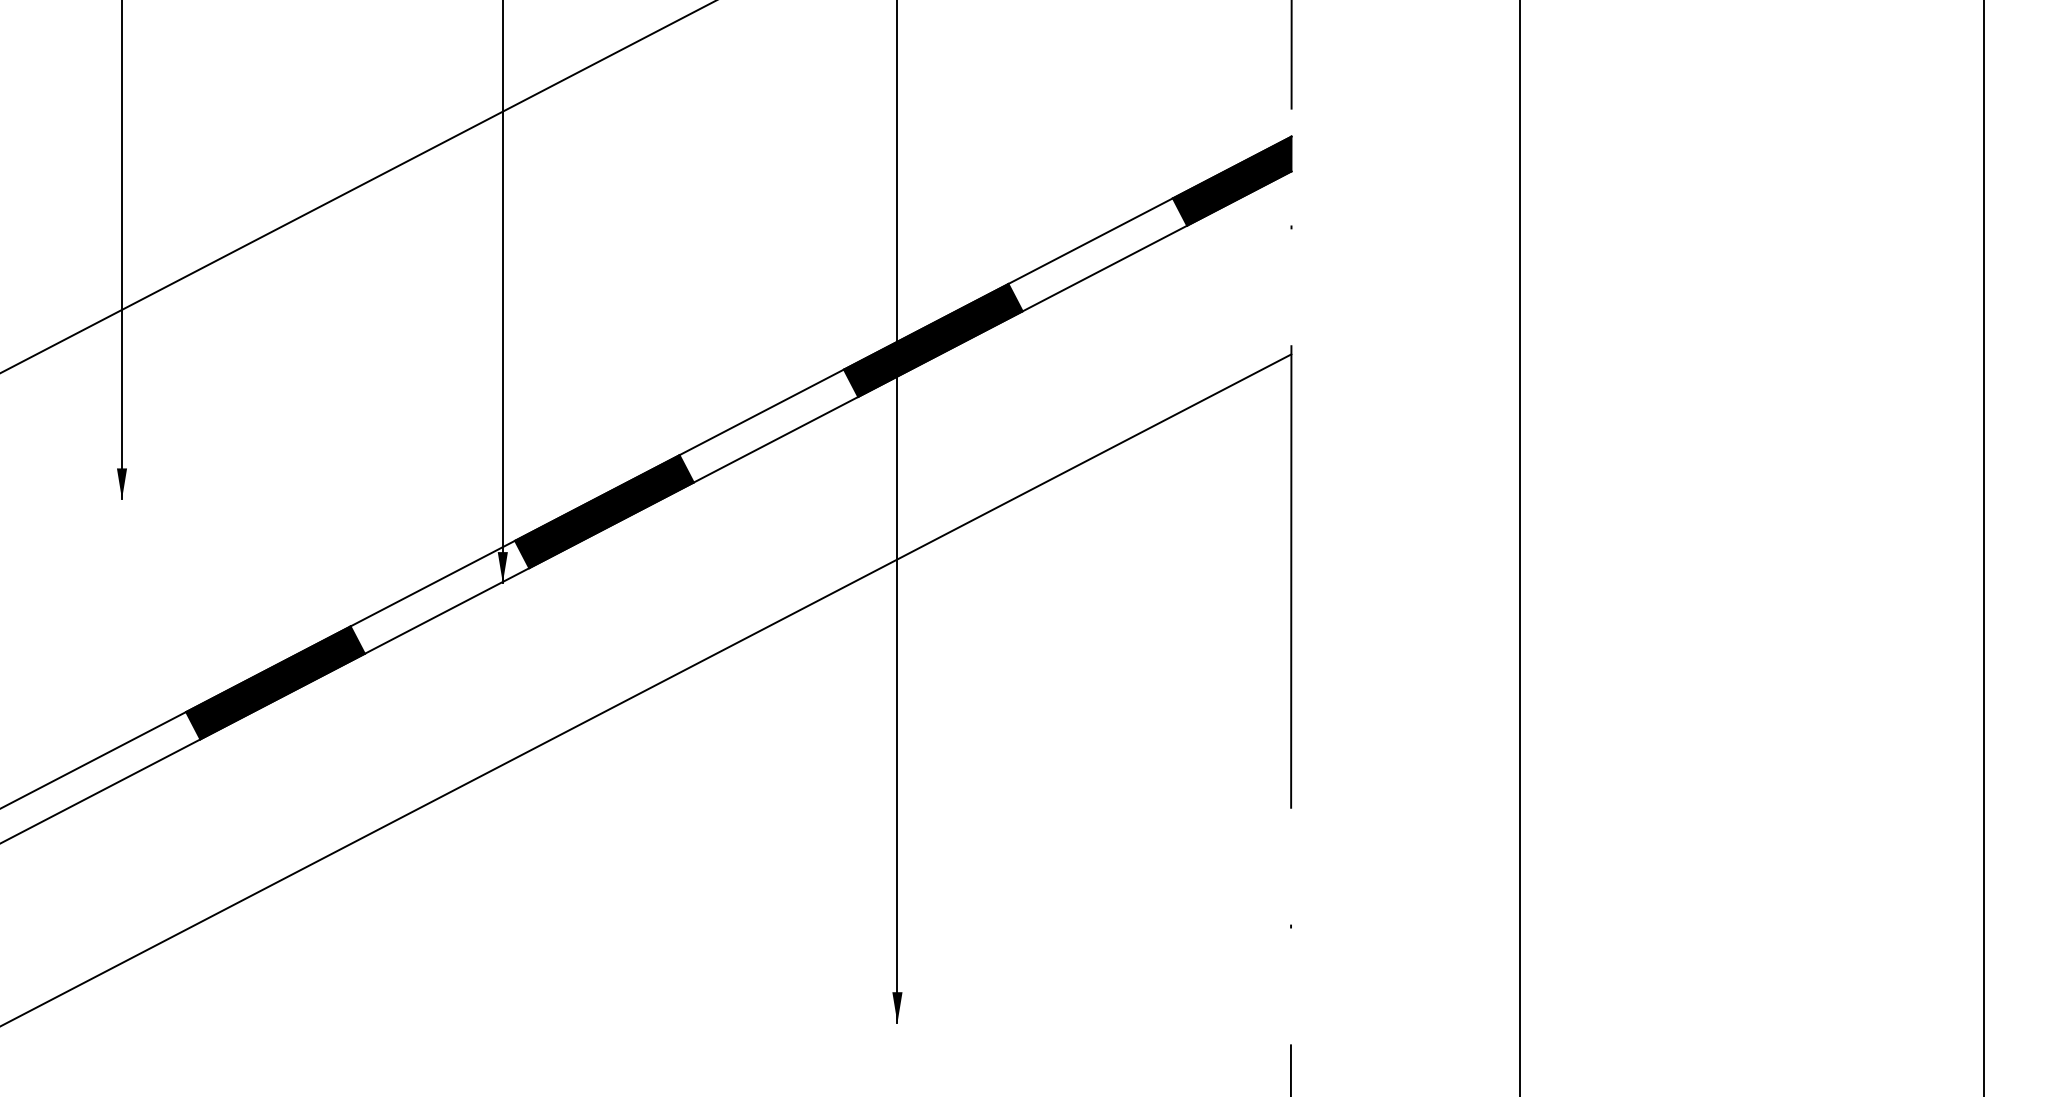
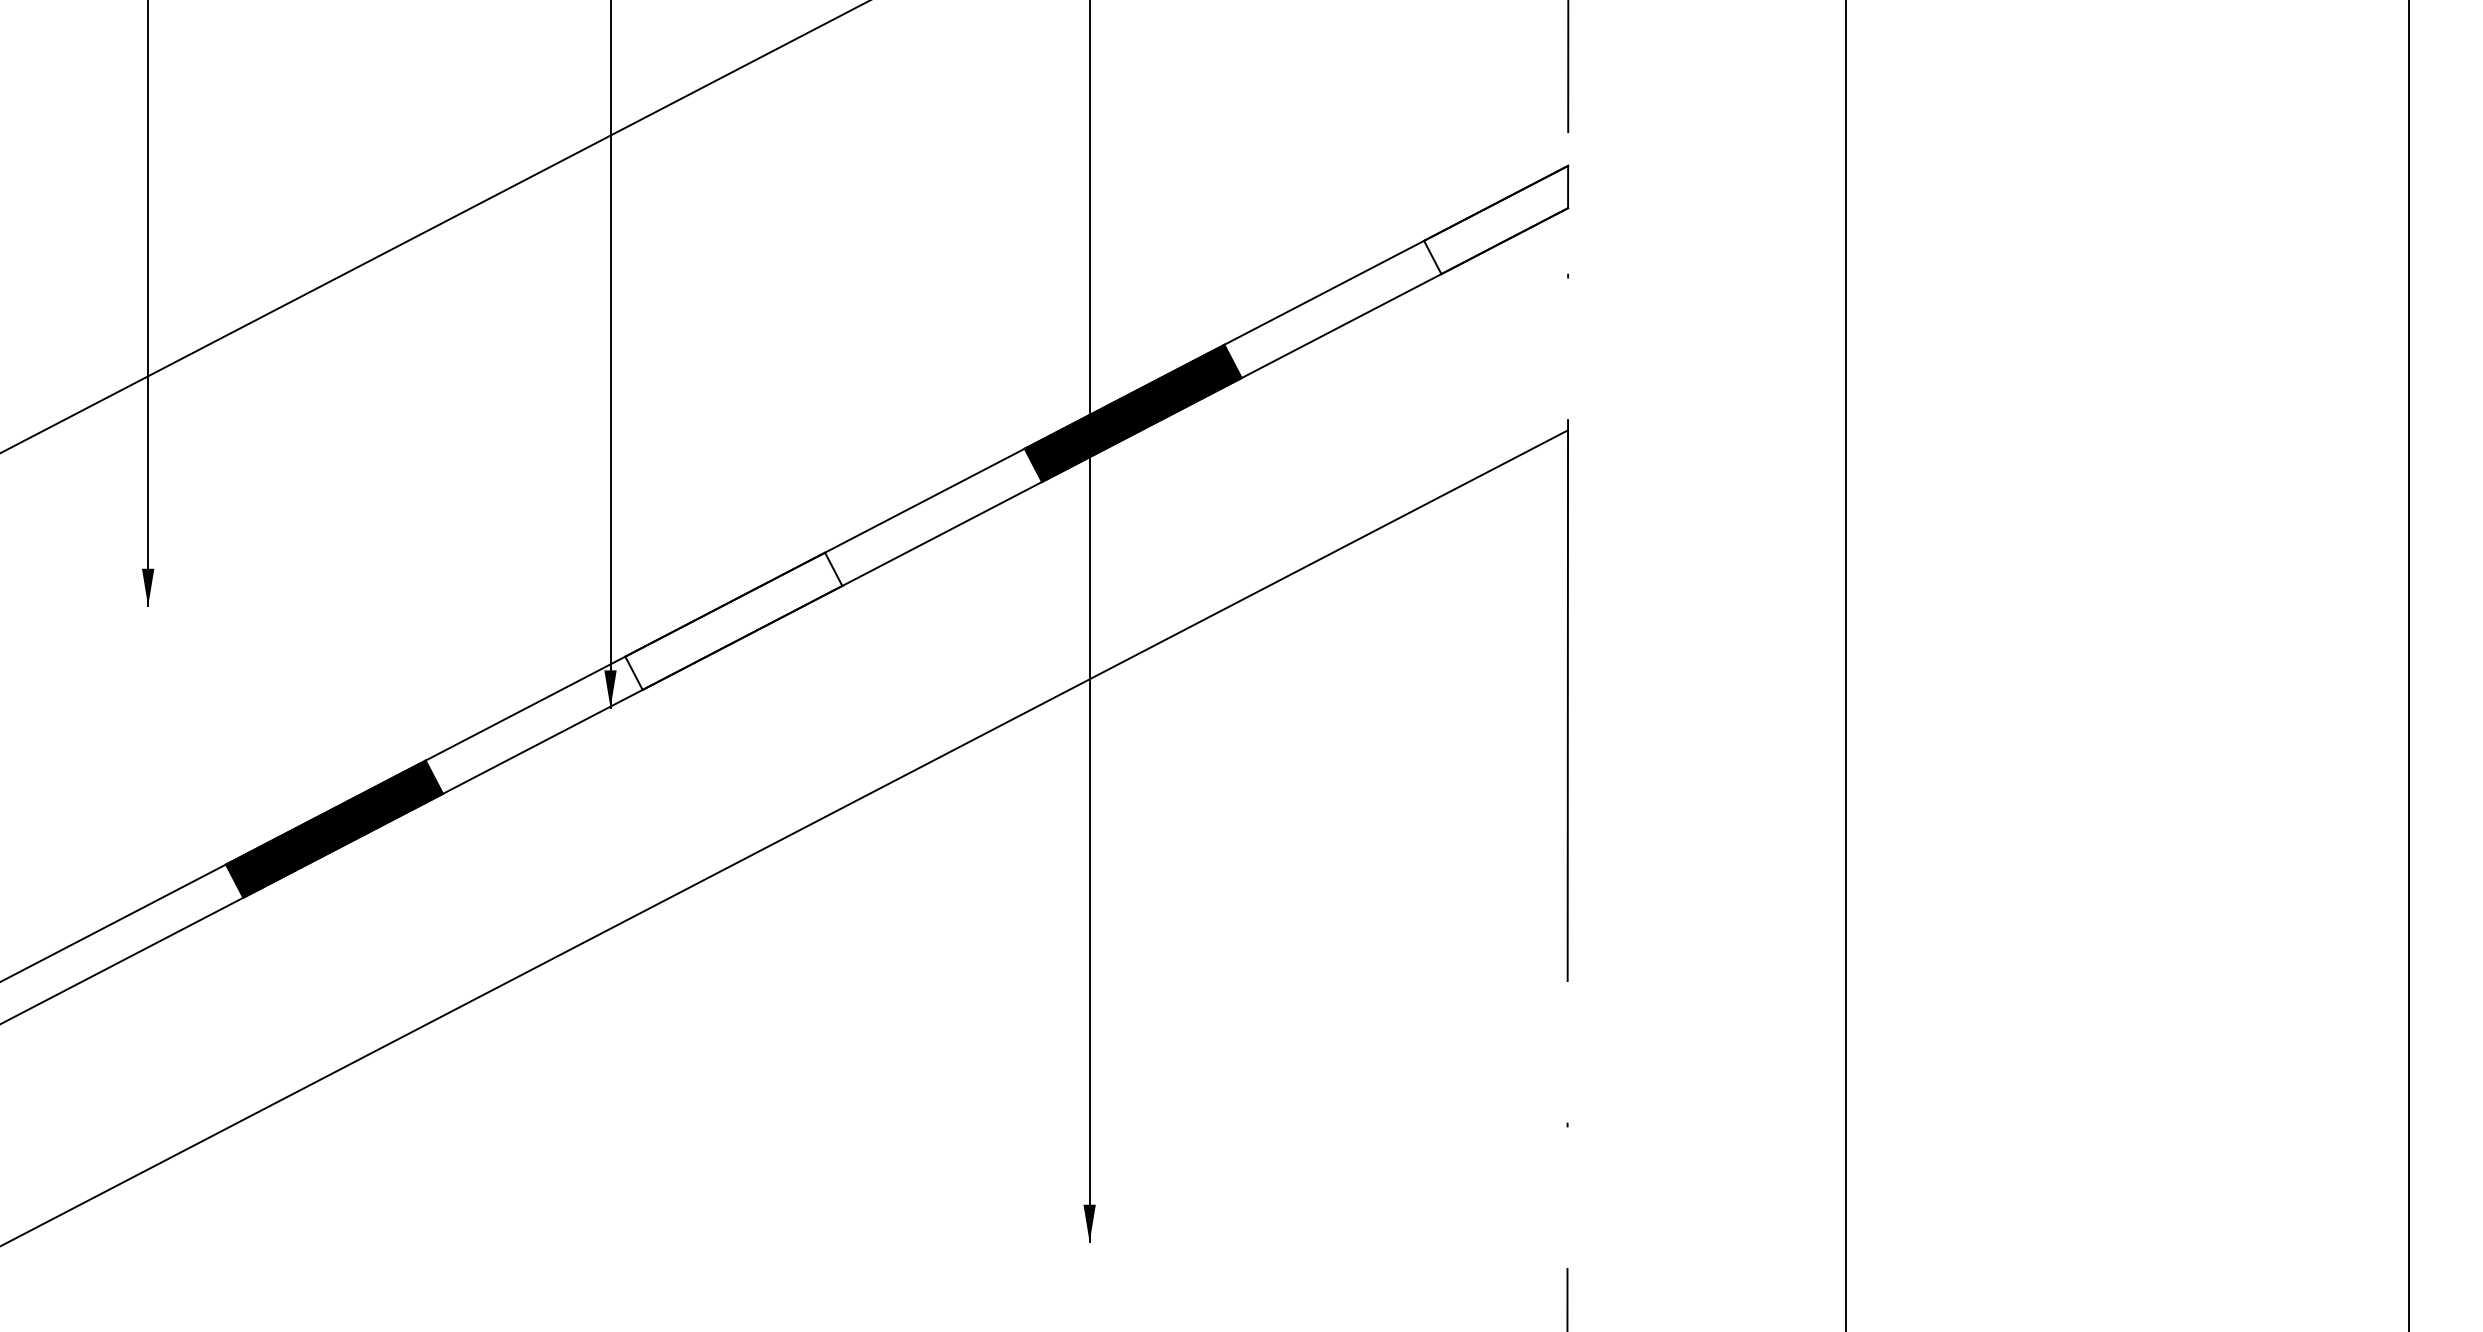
fill: (1232, 180) -> (1496, 219), removed
fill: (604, 511) -> (733, 620), removed

